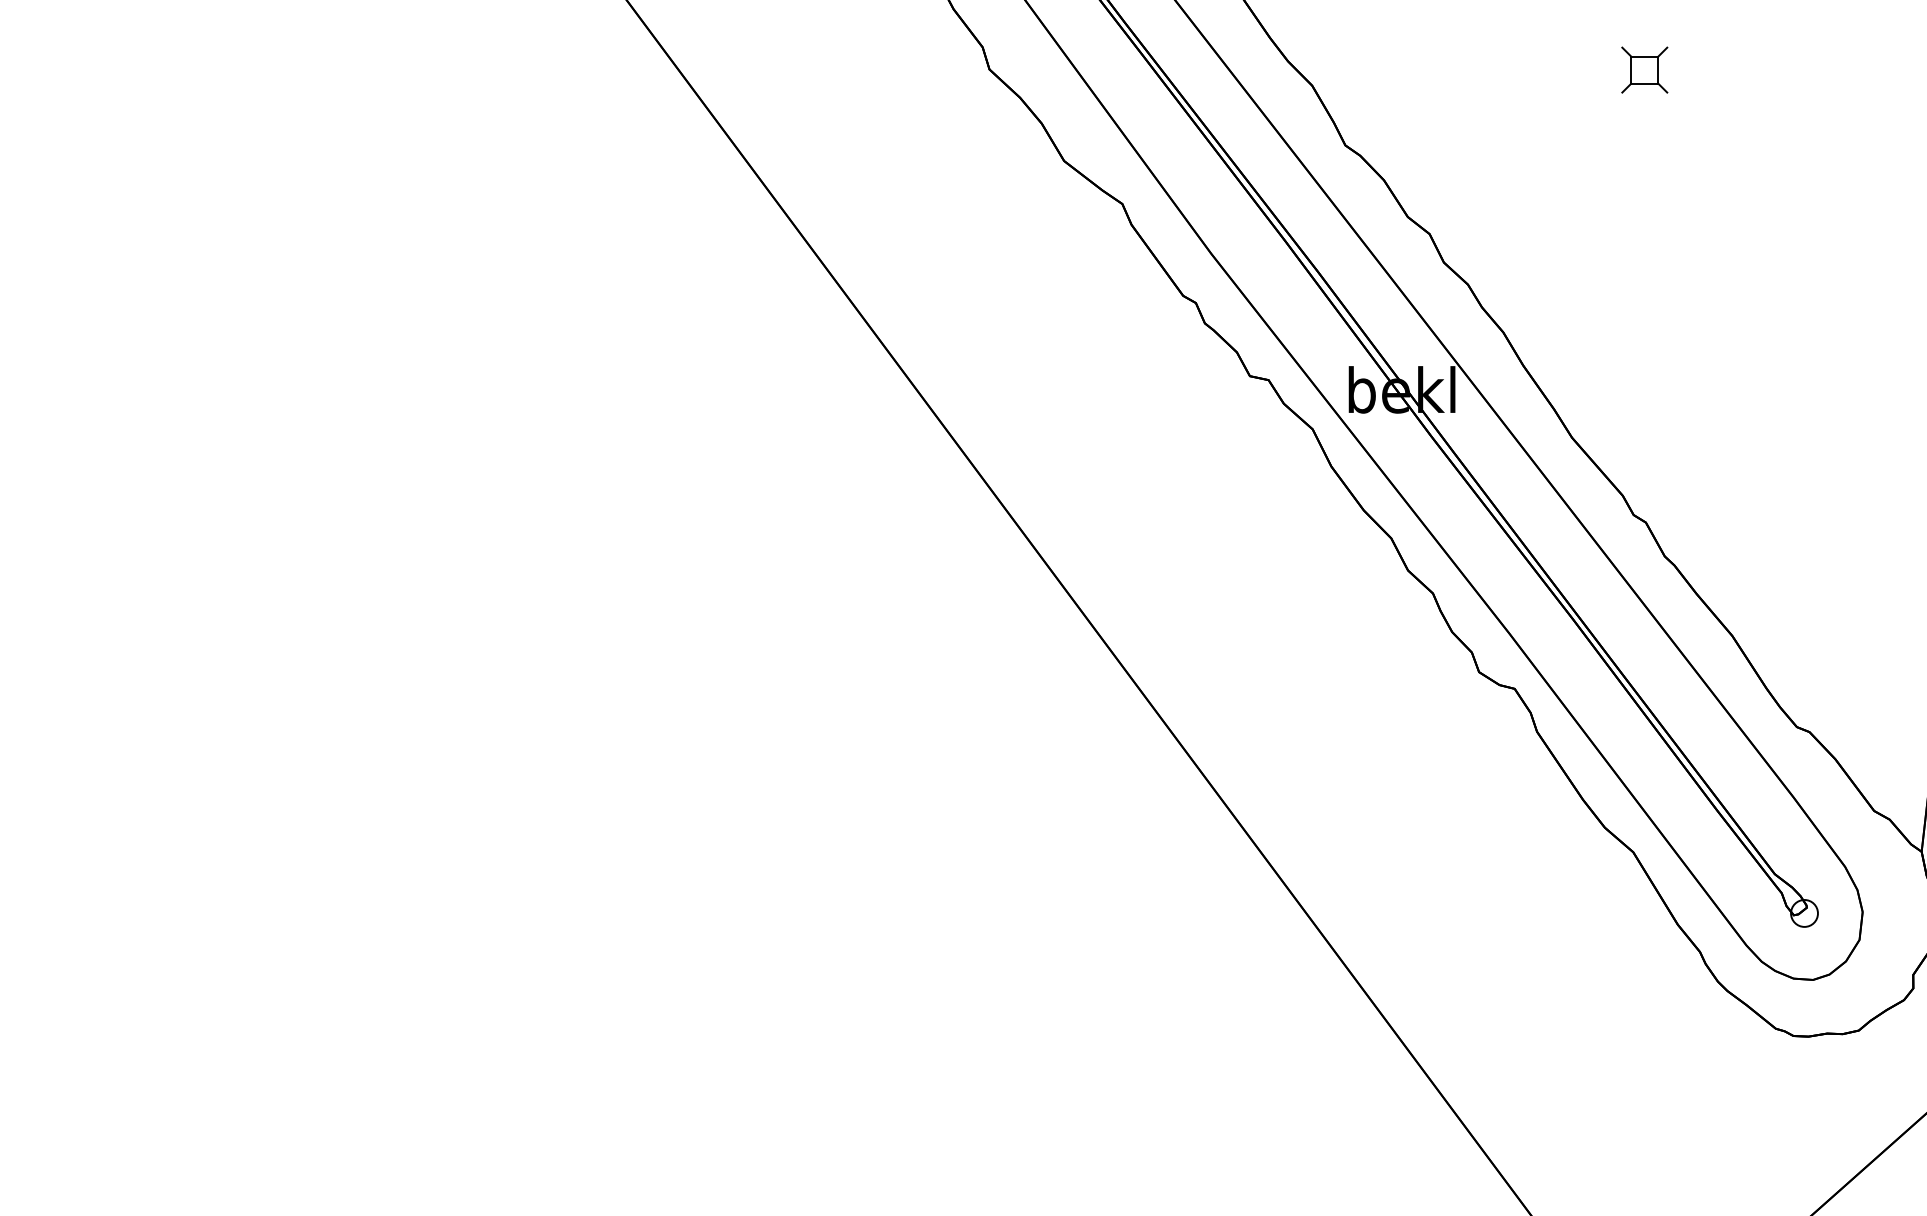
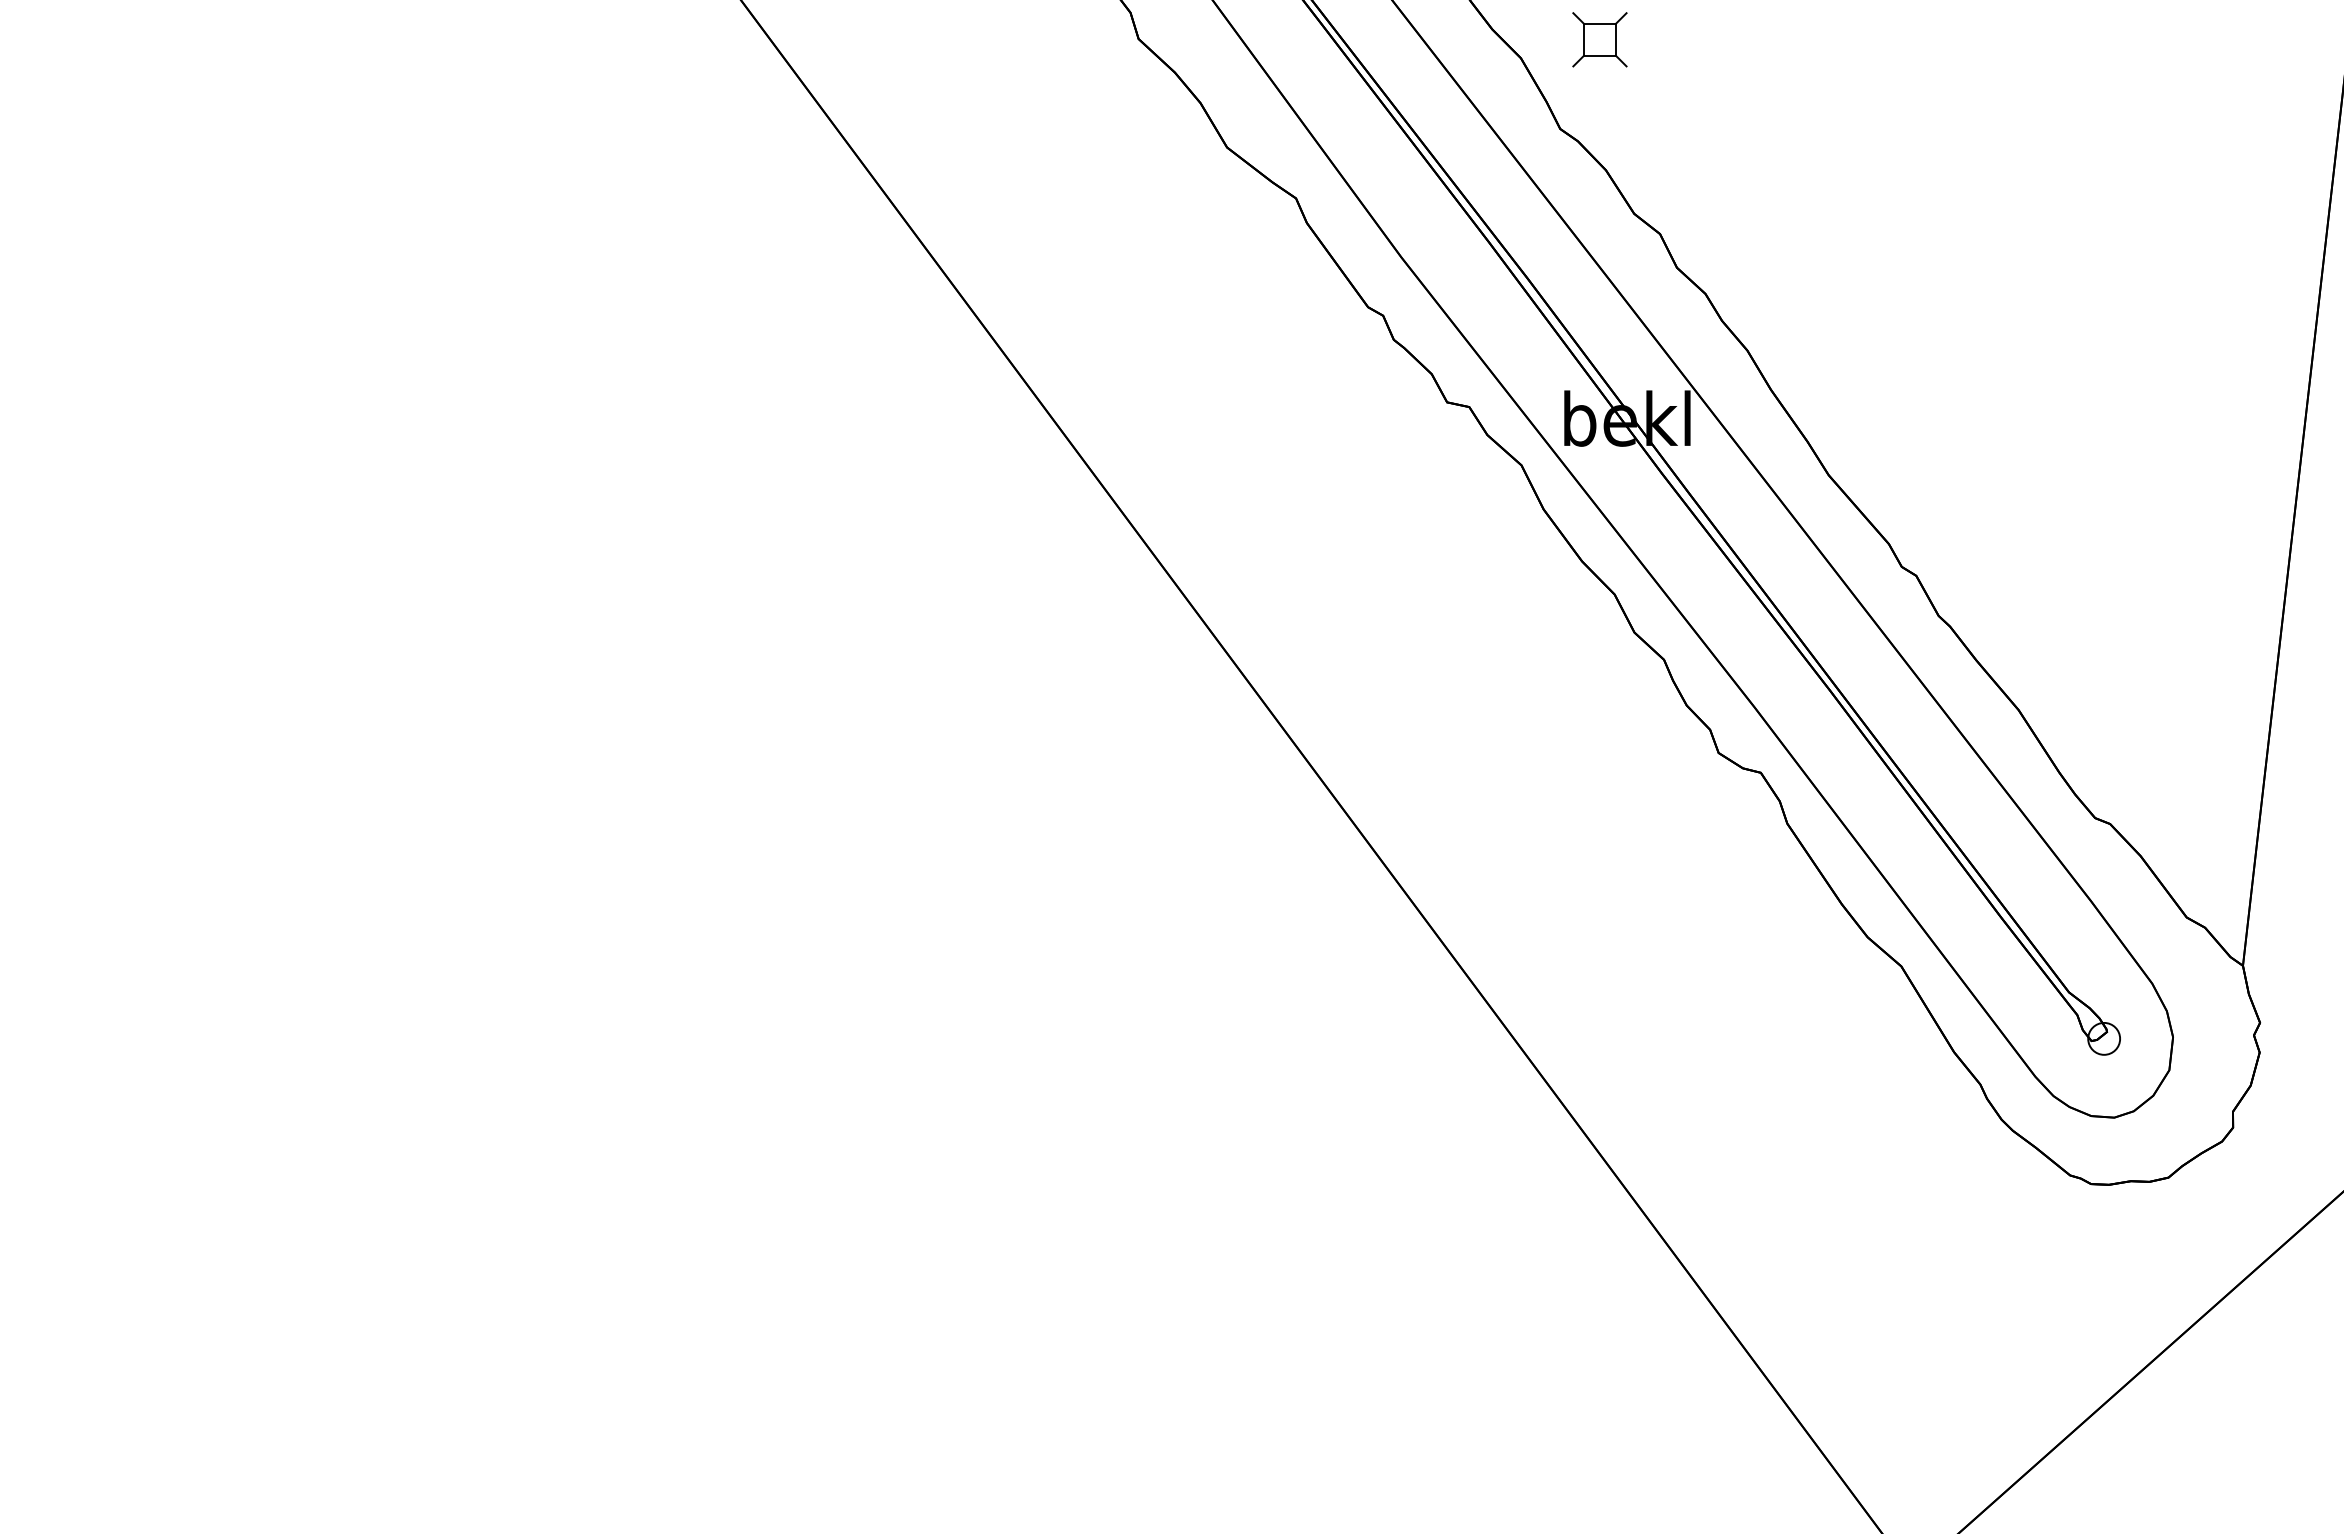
part: (1644, 69) -> (1599, 39), moved

